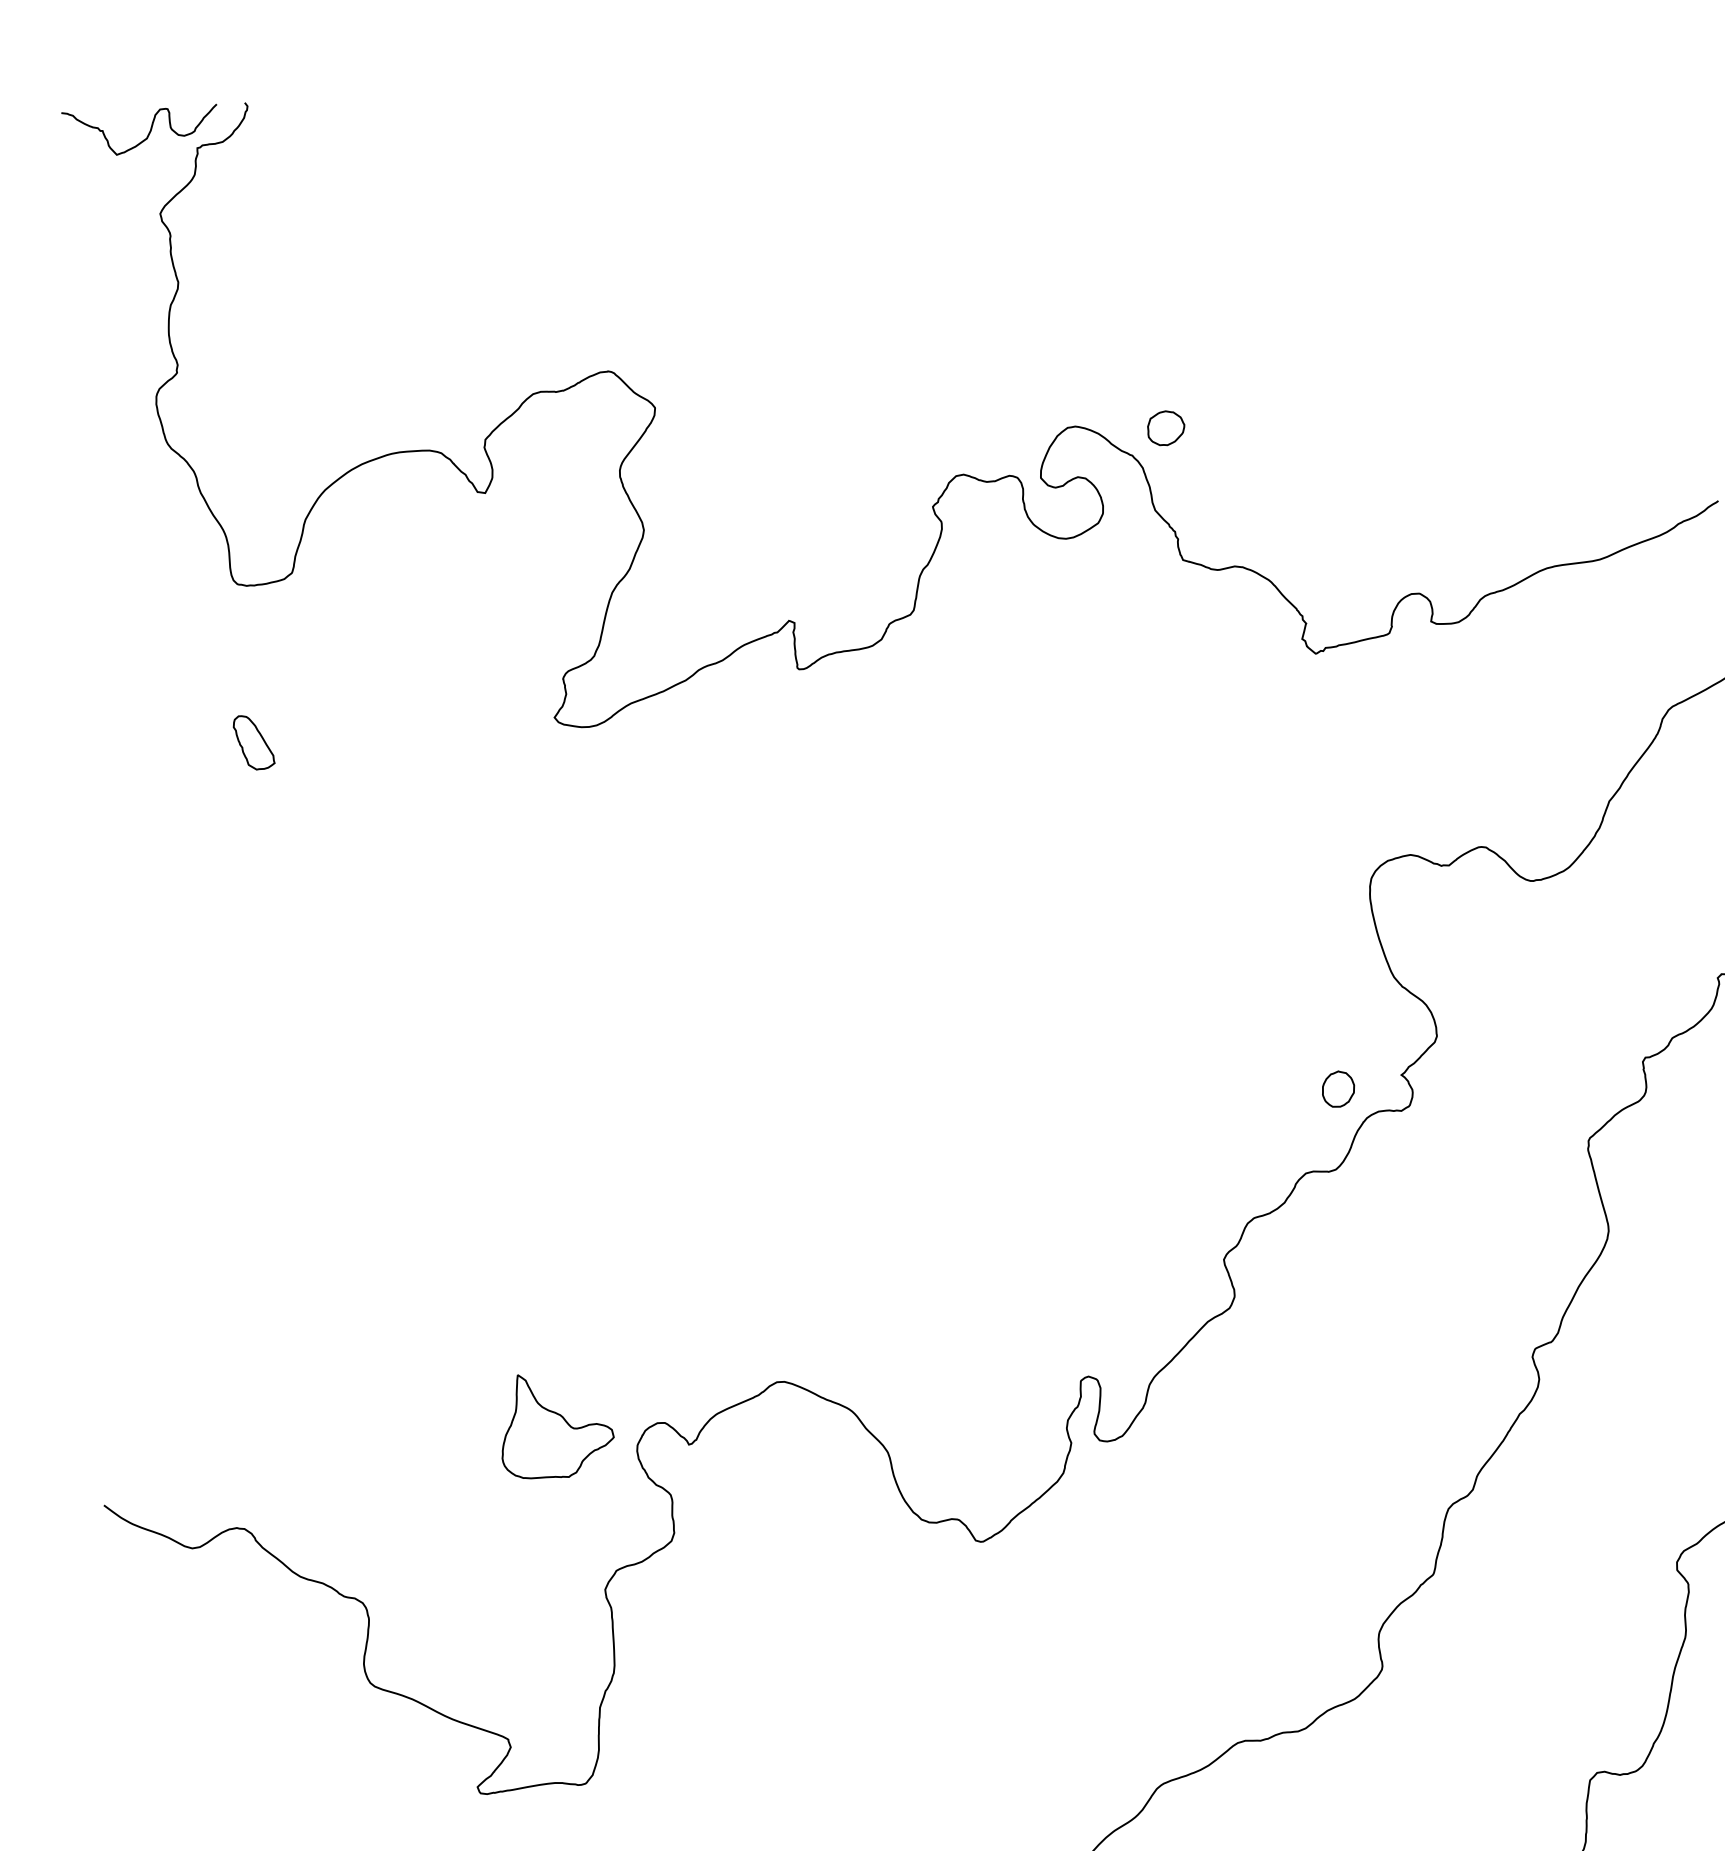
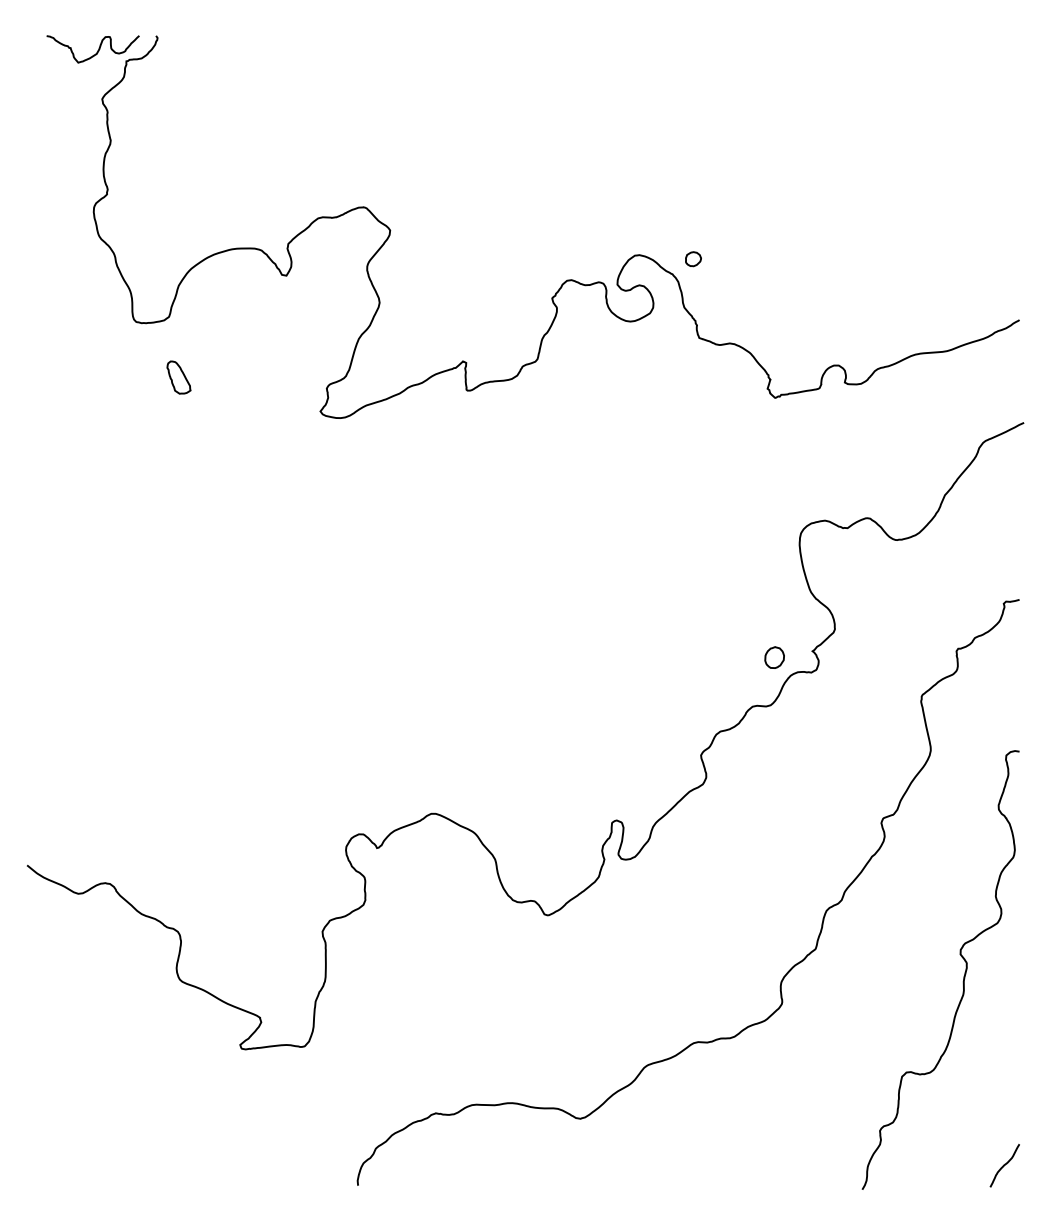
part: (1166, 428) -> (693, 259), size x0.7
part: (253, 742) -> (178, 377), moved
part: (555, 1425) -> (298, 832), removed

